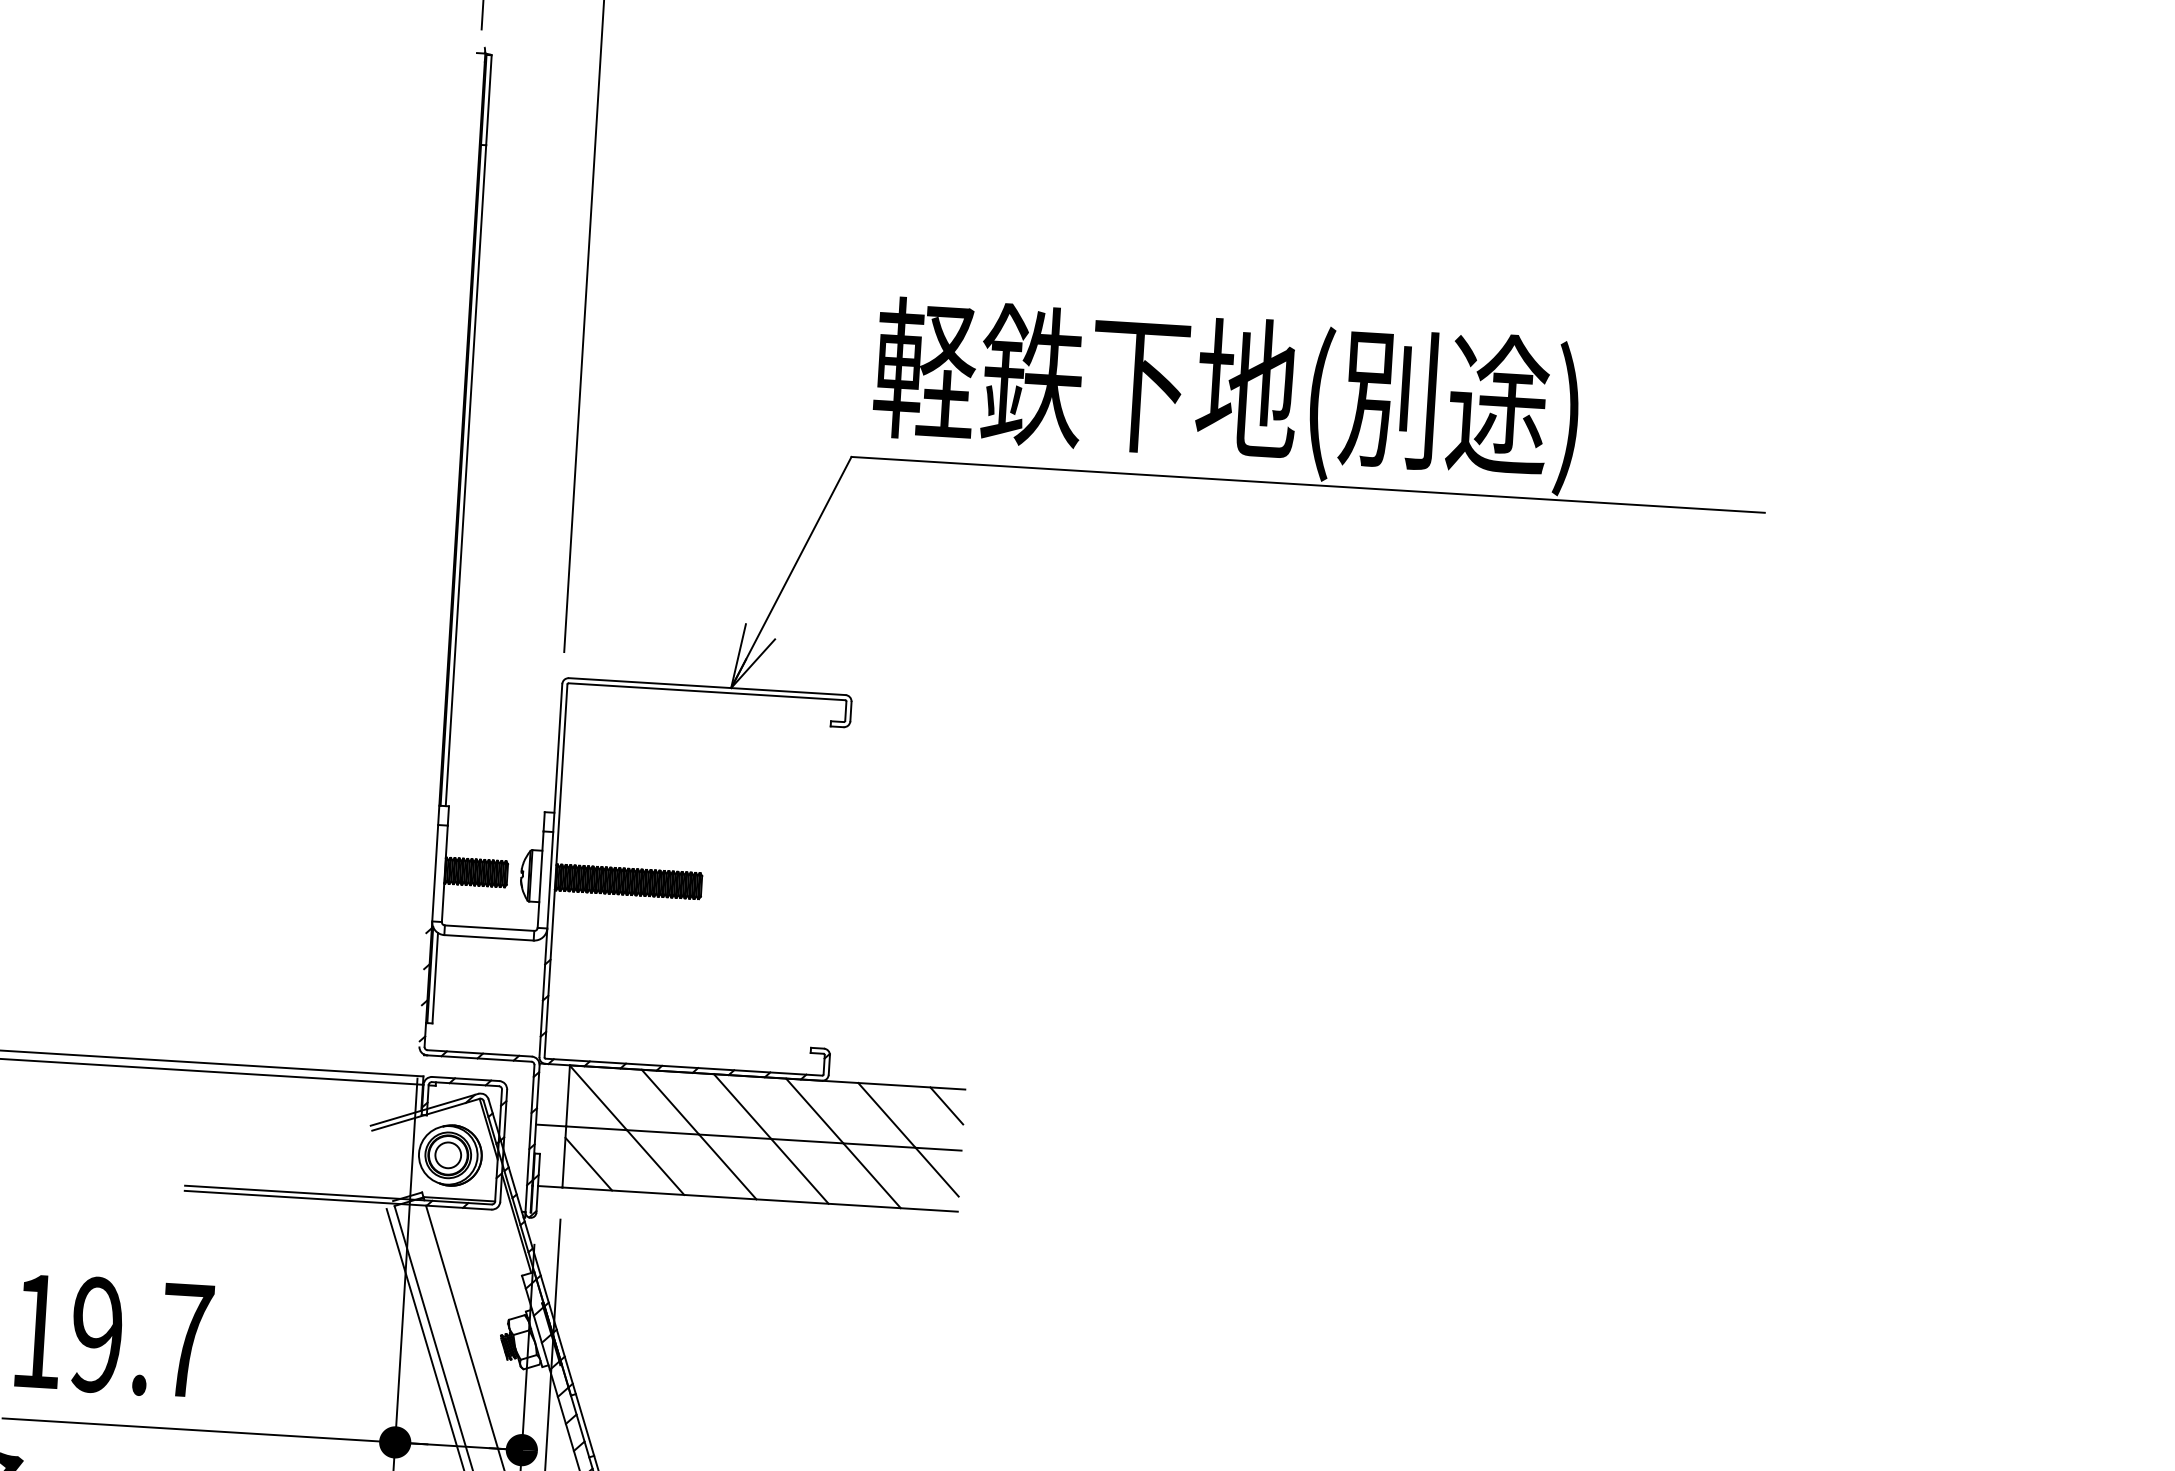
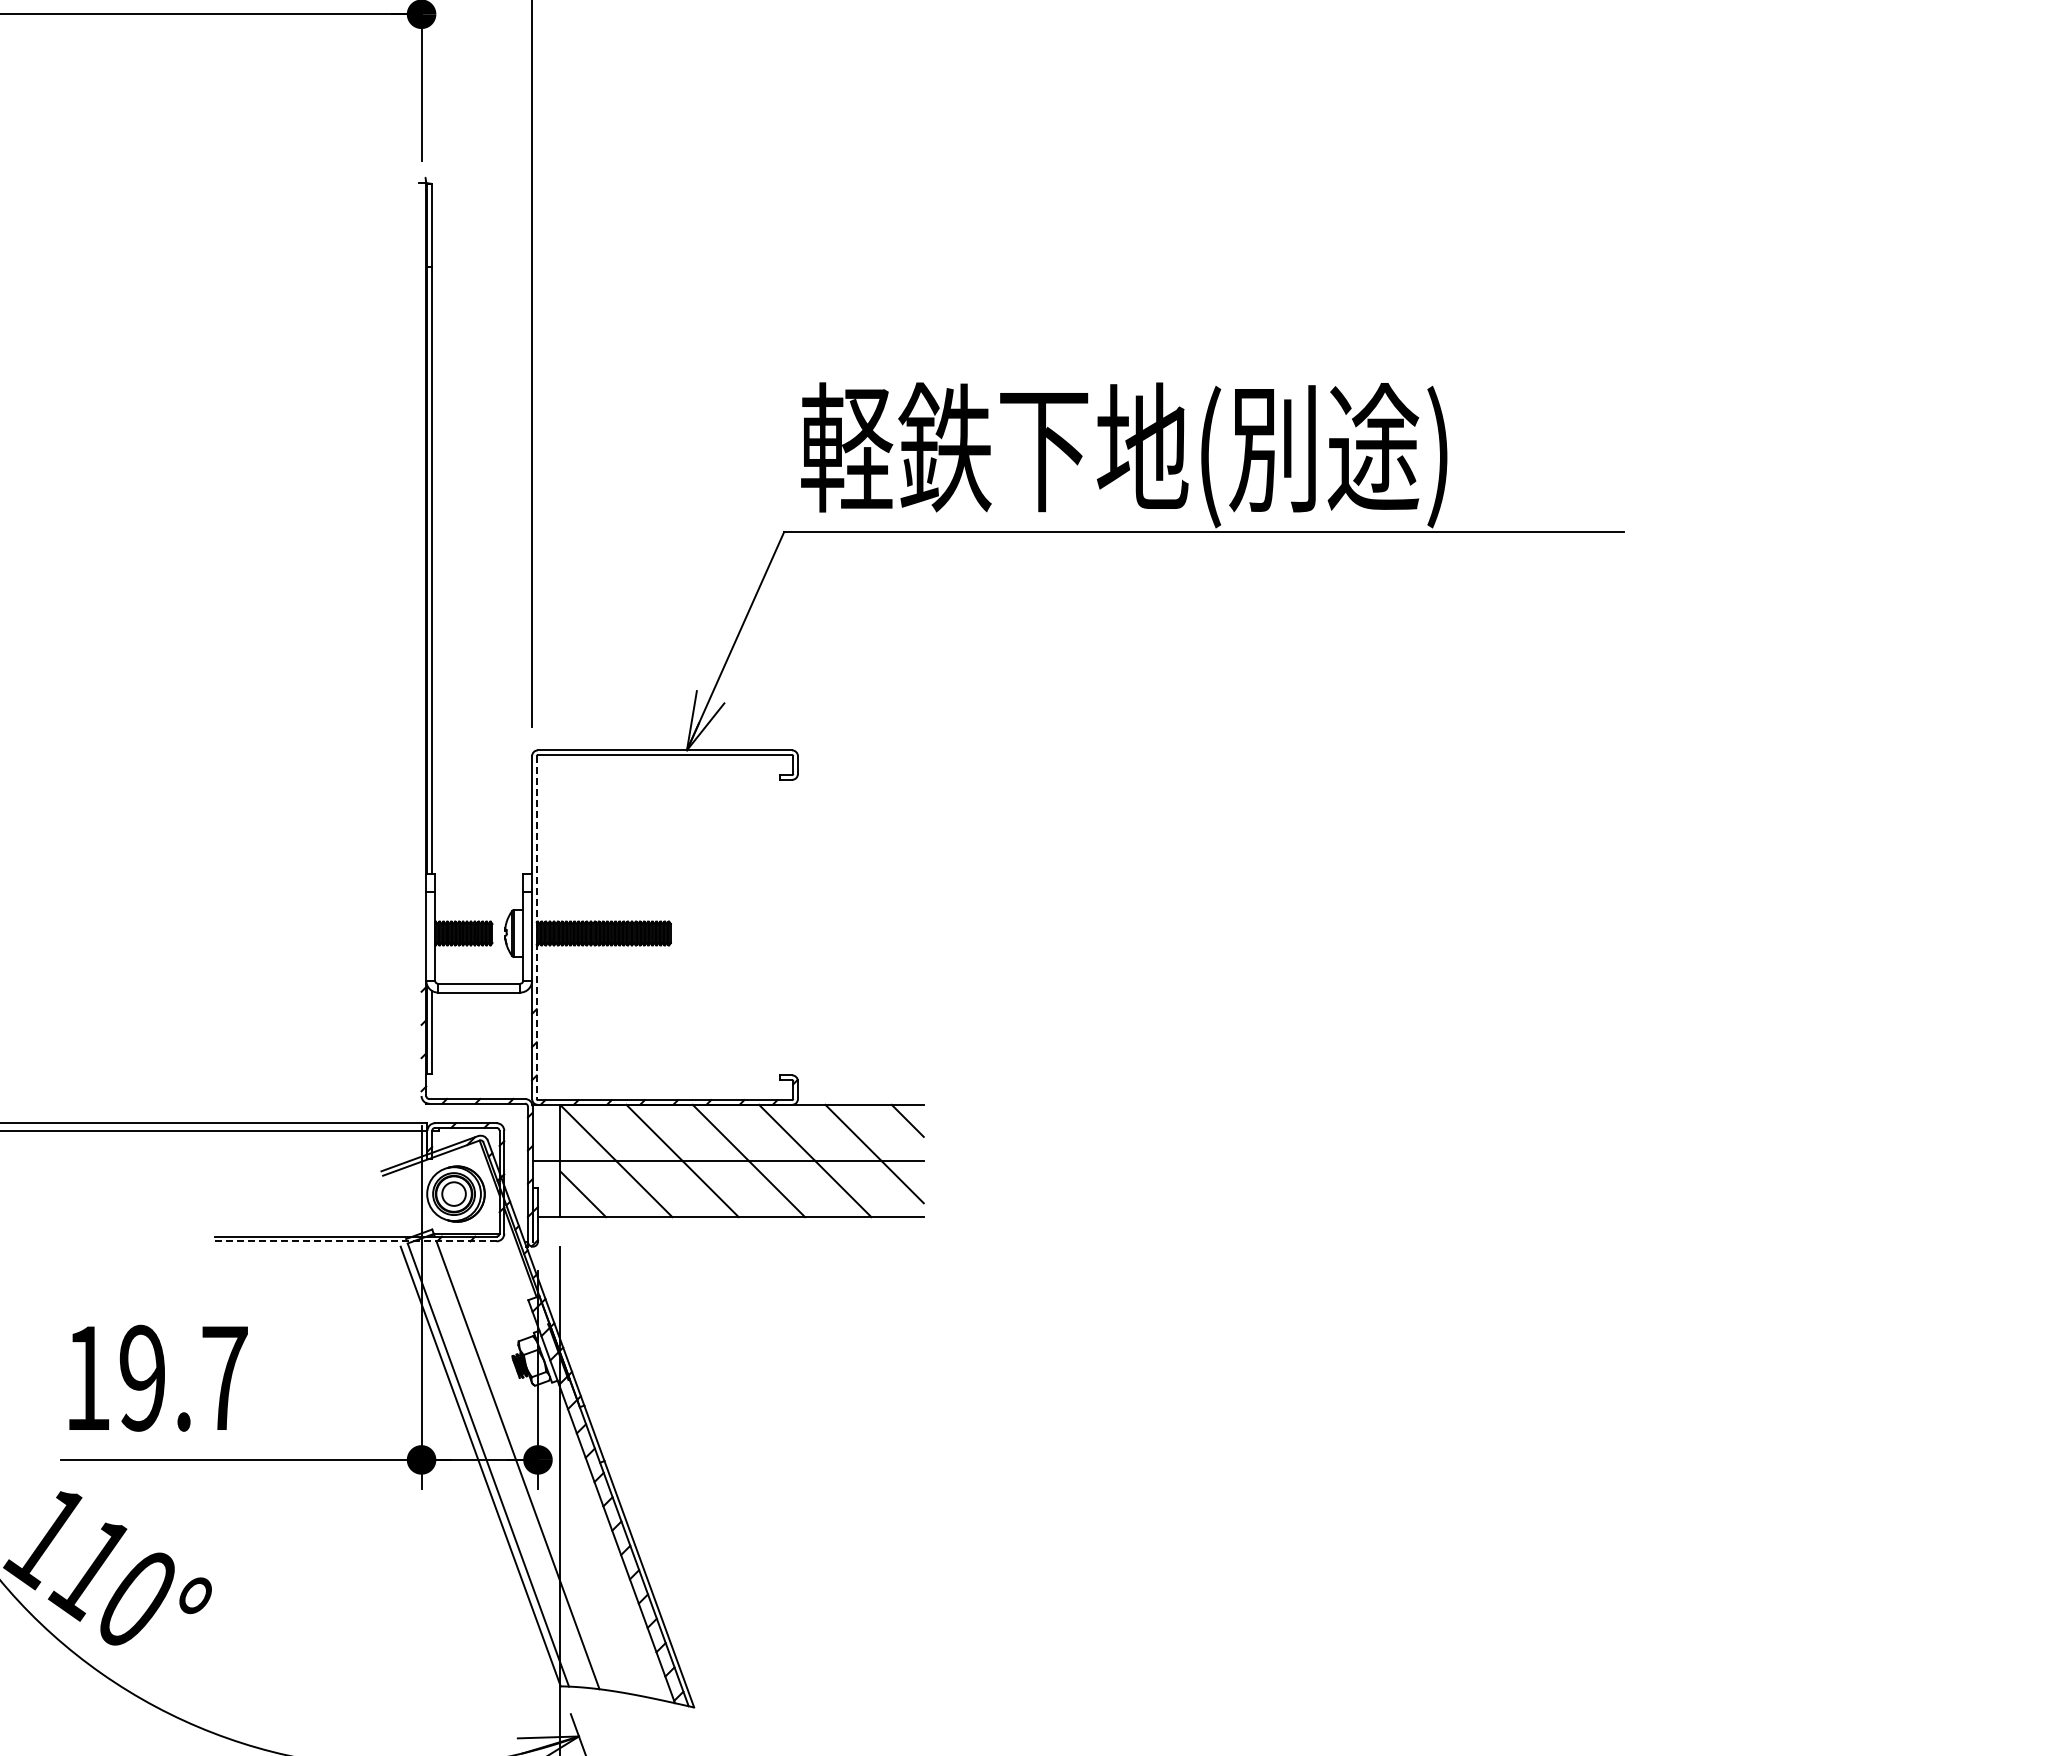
line: (555, 871) -> (536, 928), solid -> dashed
line: (337, 1200) -> (355, 1241), solid -> dashed

